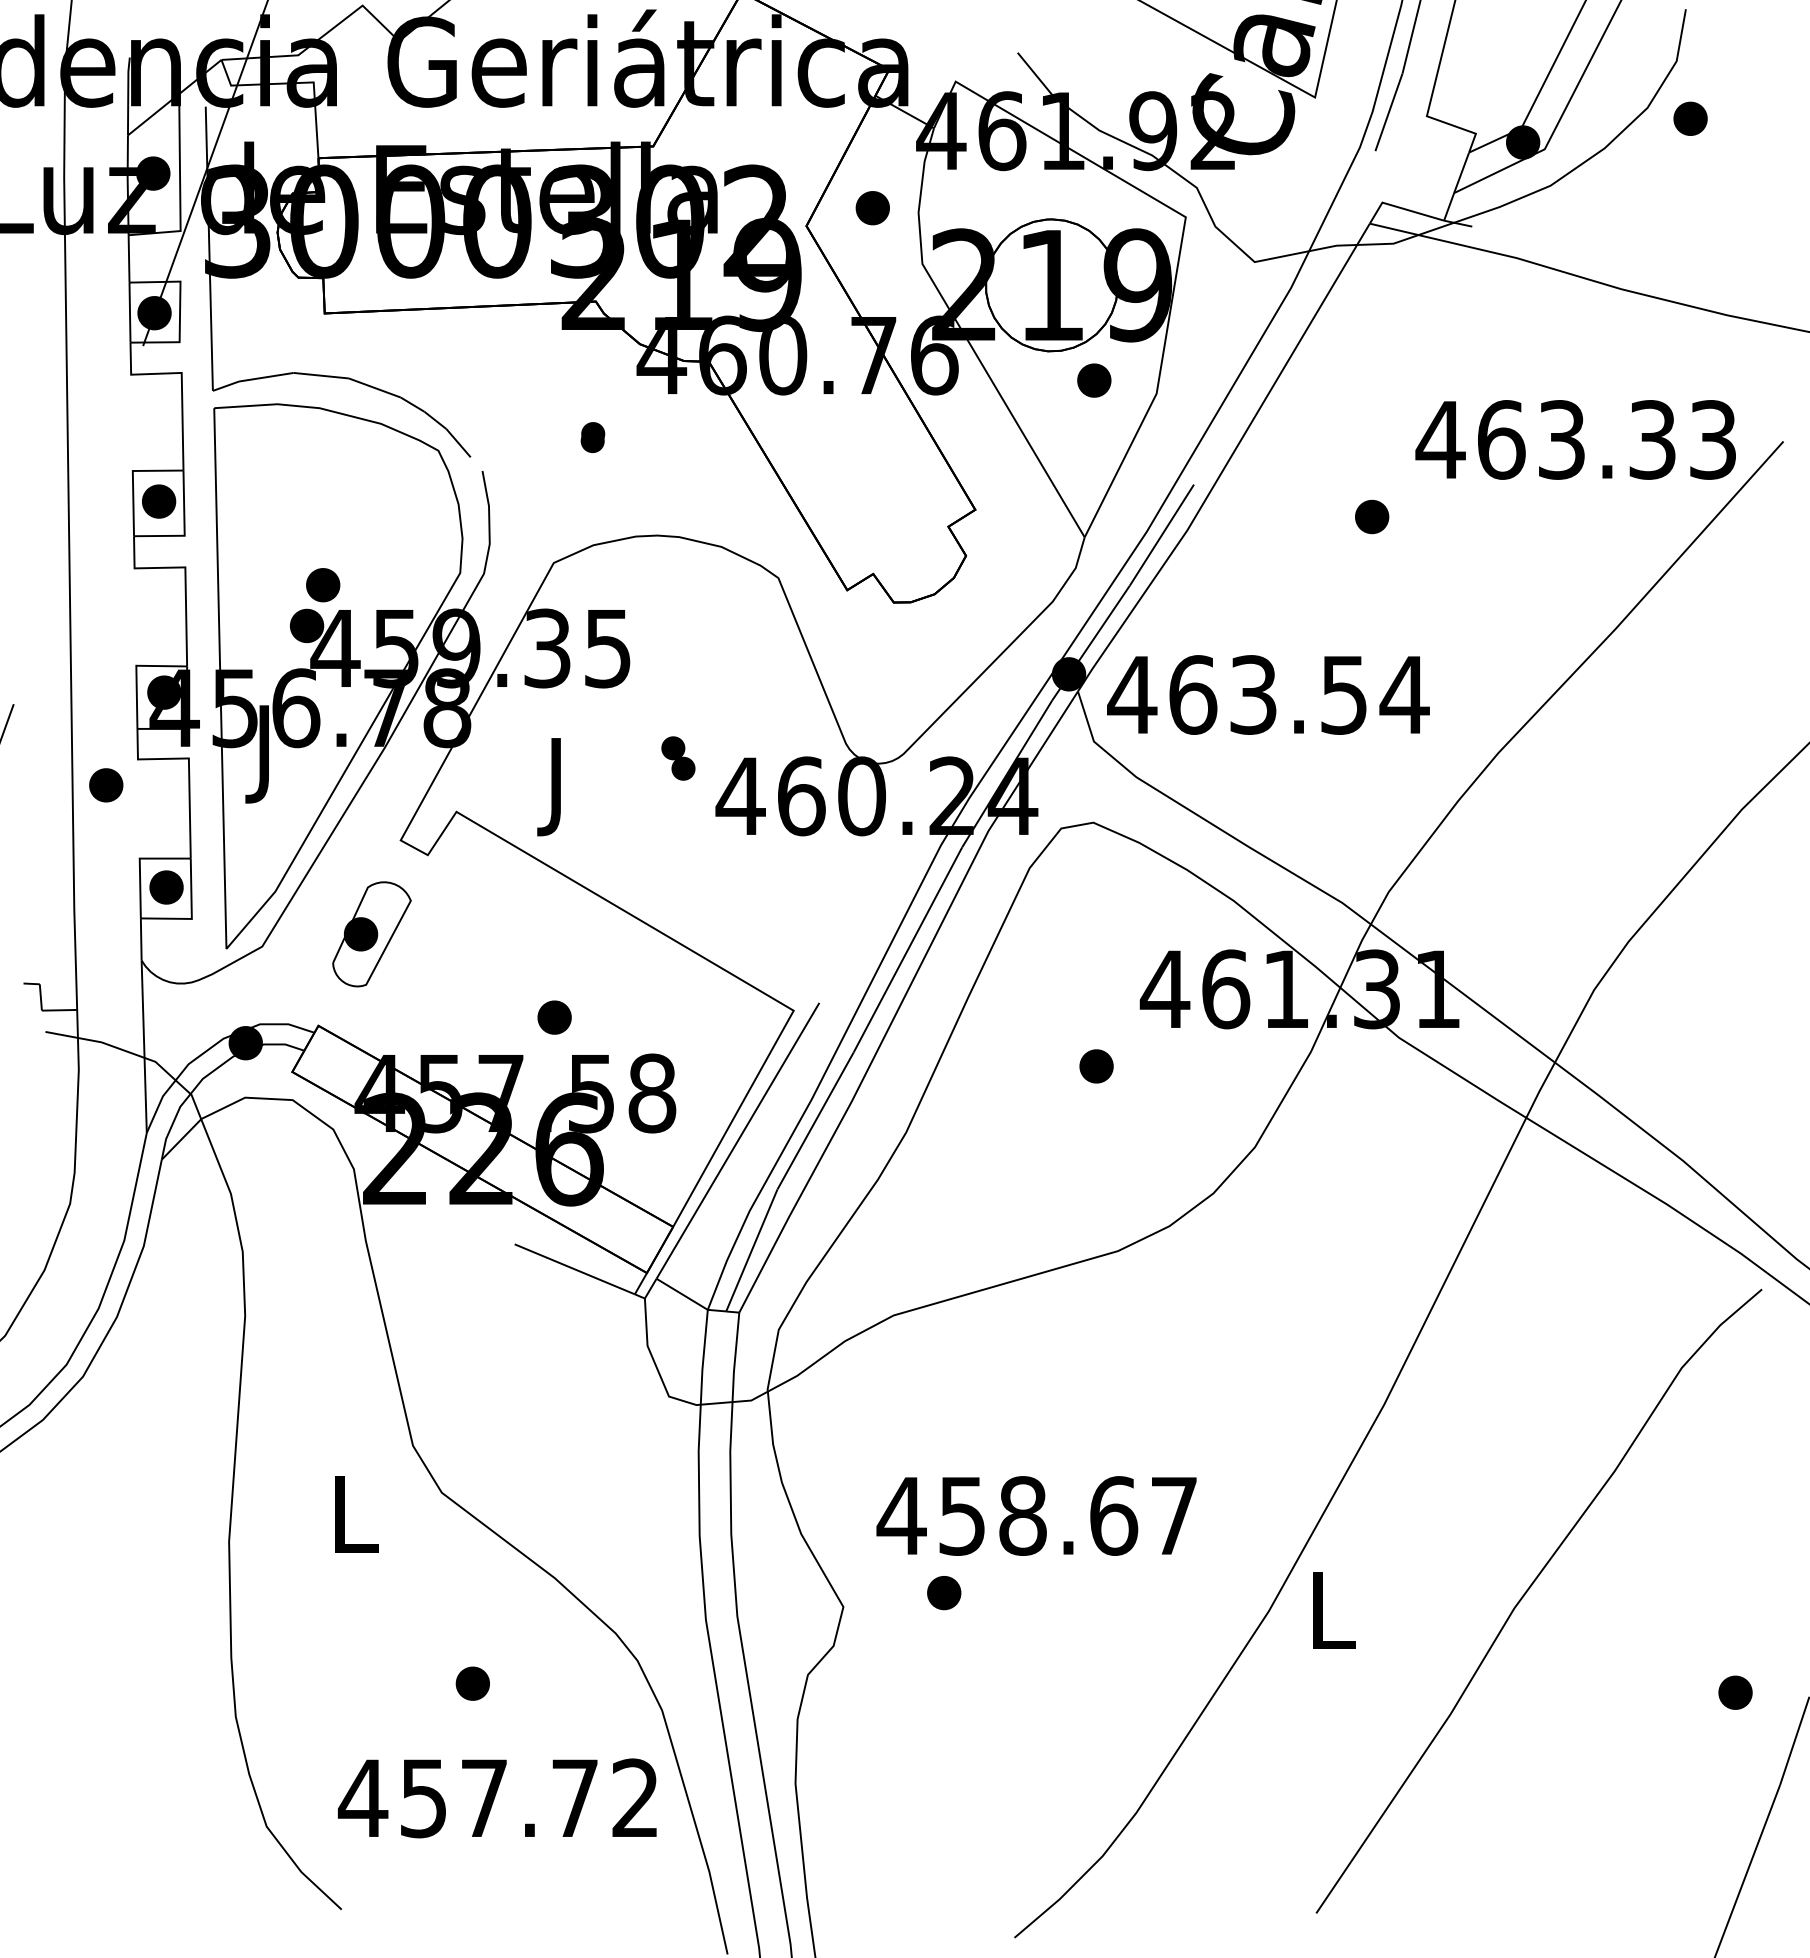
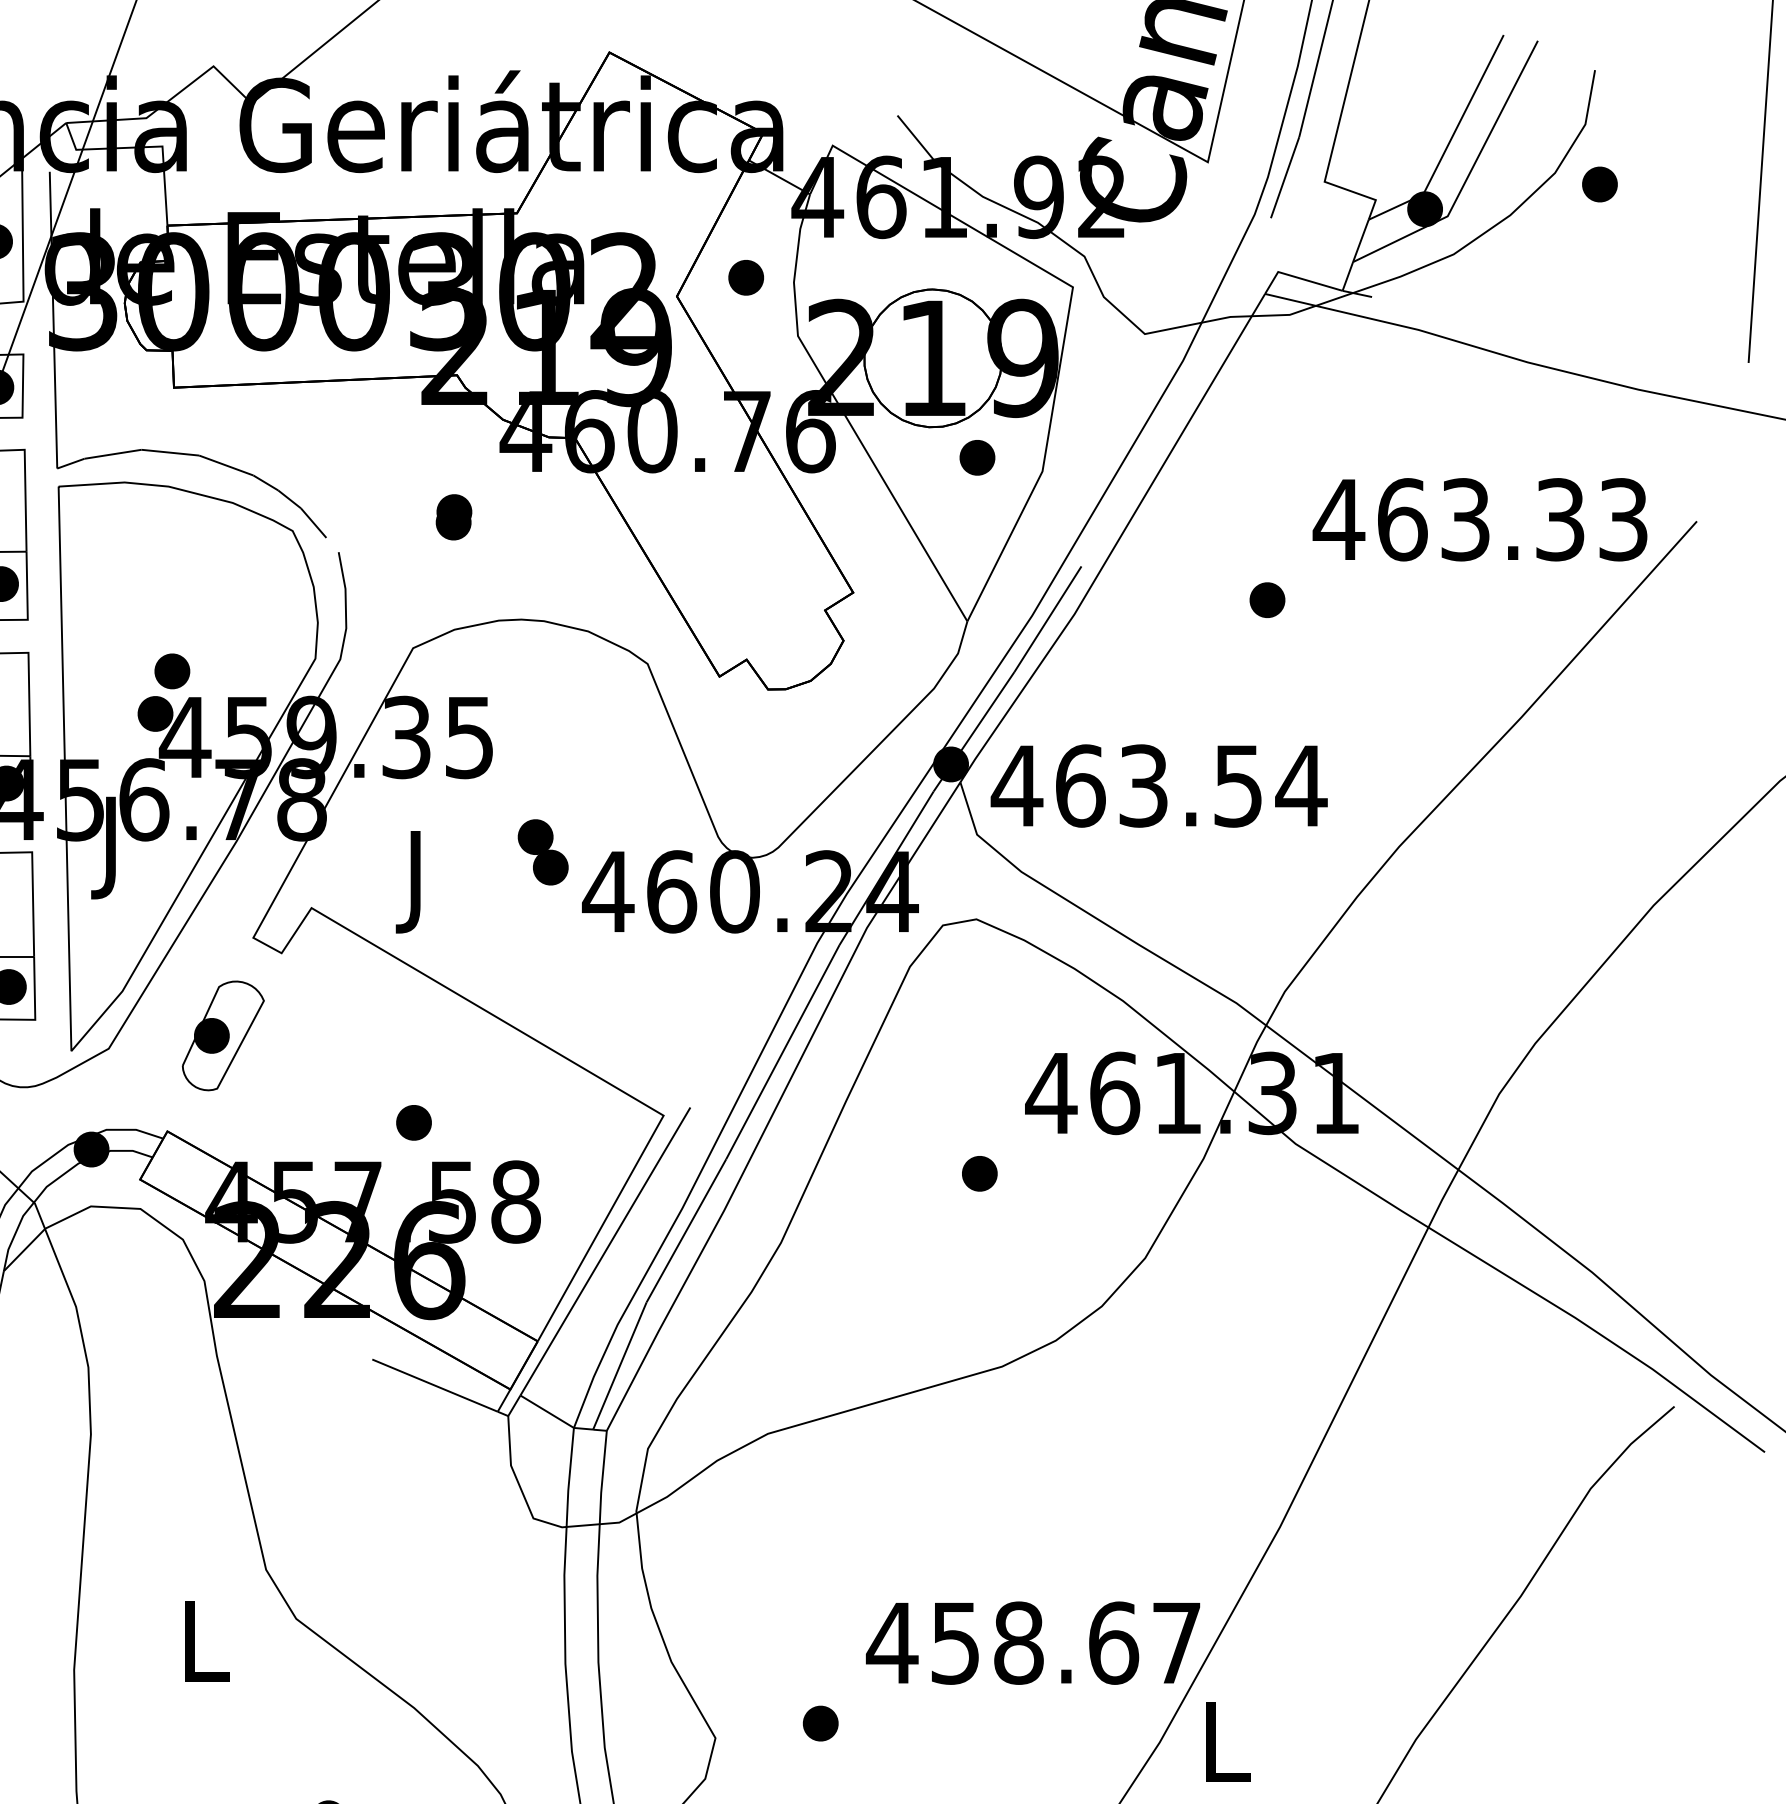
part: (592, 437) -> (453, 517), size x1.43
part: (678, 758) -> (543, 852), size x1.43
text: (1036, 1515) -> (1032, 1642), moved

